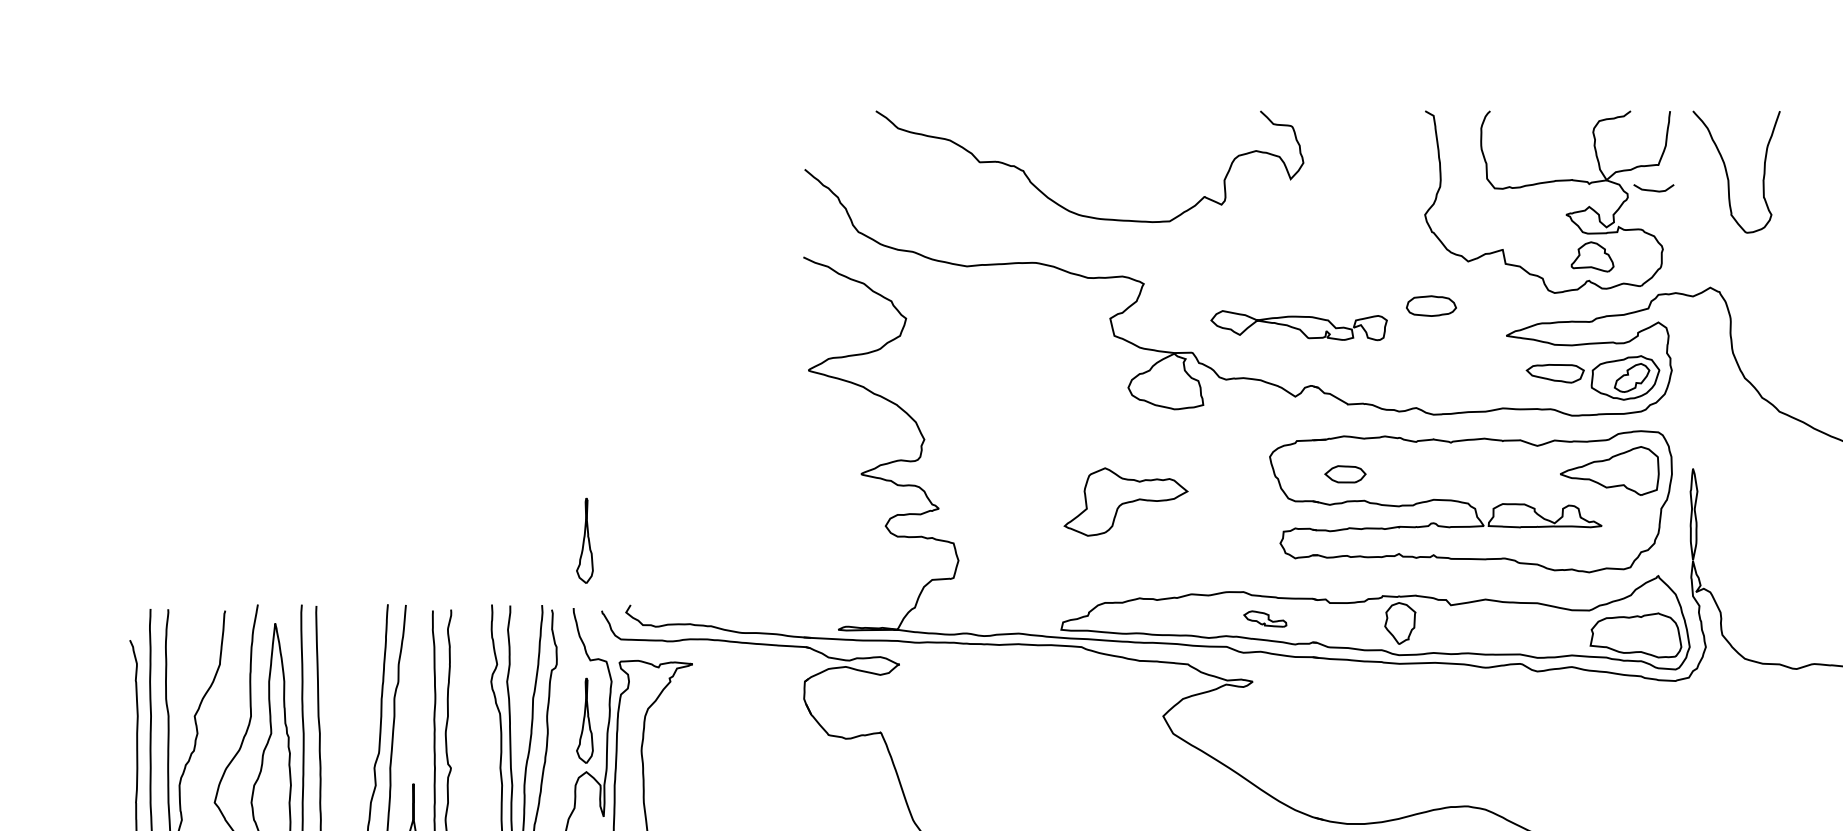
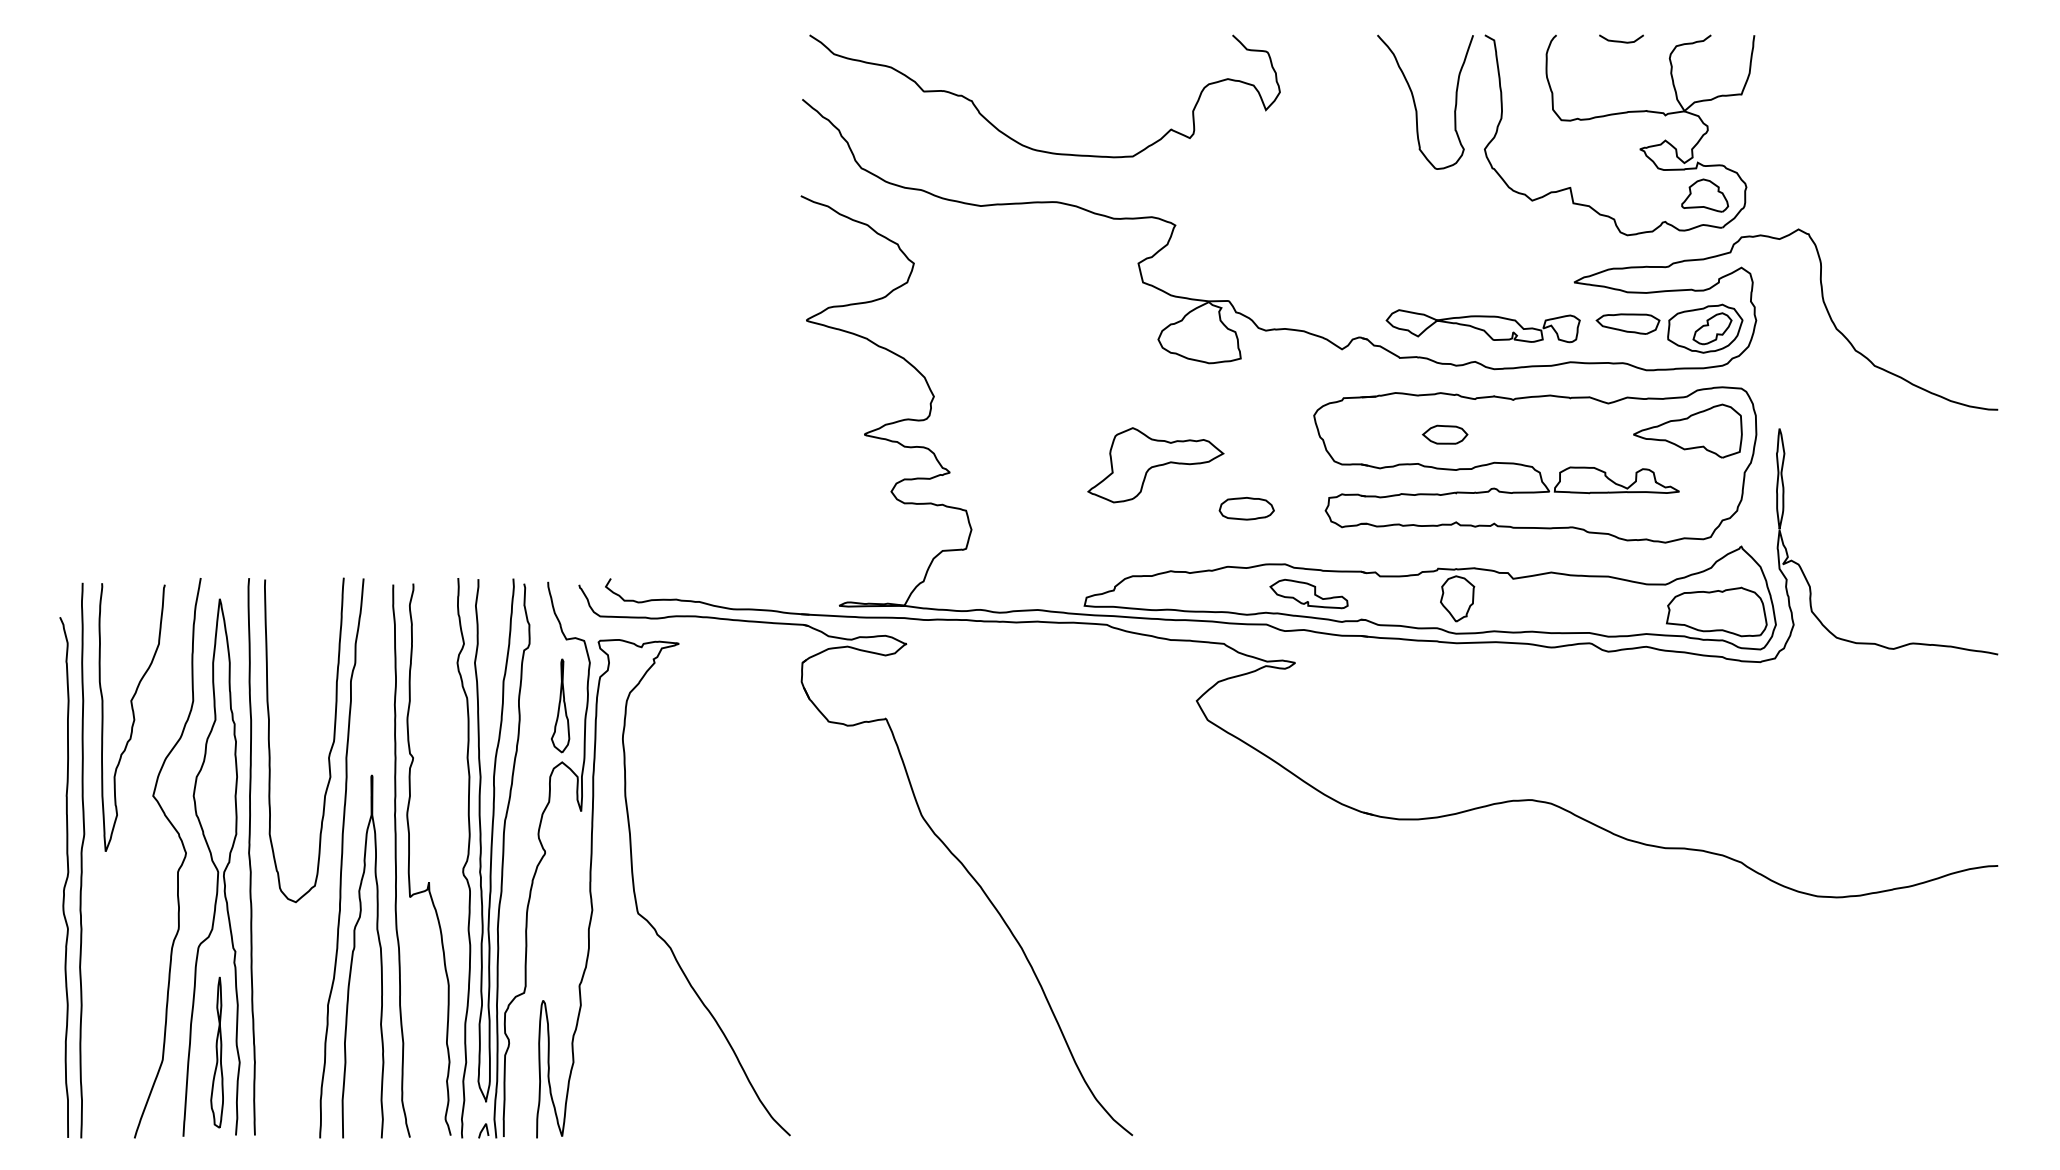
curve: (1727, 172) -> (1415, 102), moved
curve: (1652, 189) -> (1620, 40), moved
curve: (1063, 206) -> (1016, 140), moved
part: (1592, 256) -> (1705, 195), moved
part: (1431, 305) -> (1246, 508), moved
part: (1298, 325) -> (1482, 326), moved
part: (1344, 474) -> (1444, 434), moved
part: (584, 540) -> (560, 507), removed
part: (1264, 618) -> (1308, 593), size x1.67

